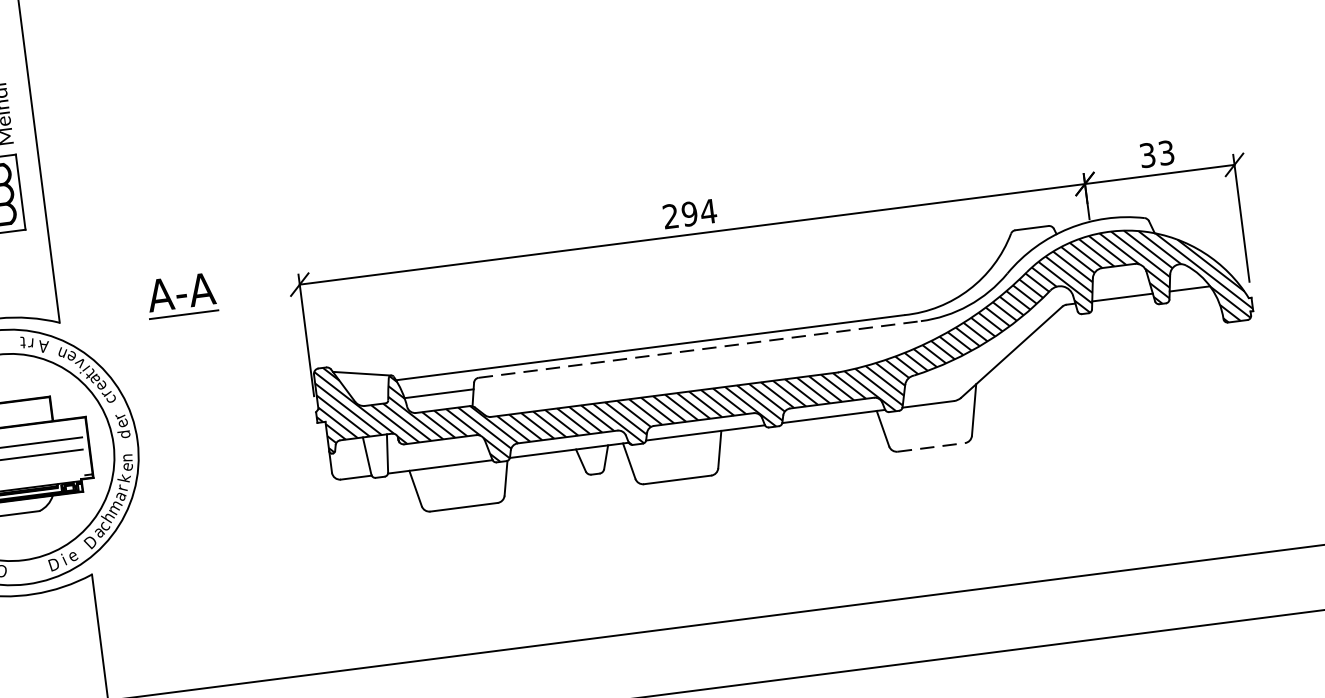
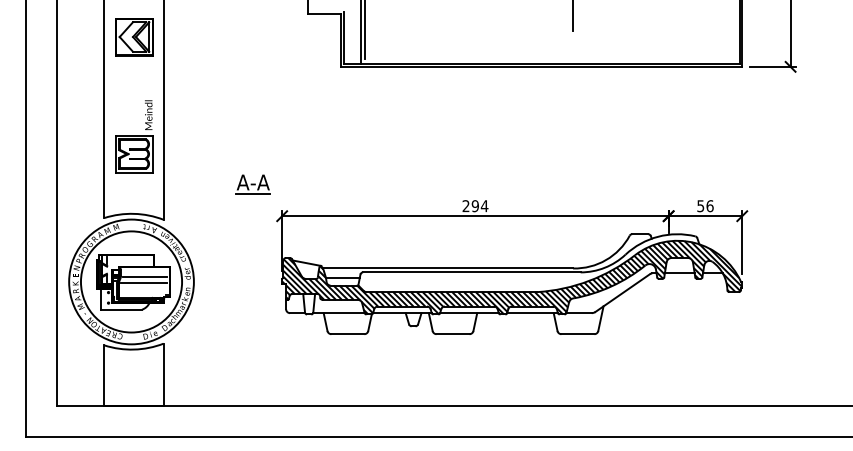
text: (1157, 154) -> (705, 206), 33 -> 56
part: (180, 296) -> (252, 184), moved
line: (699, 349) -> (471, 272), dashed -> solid
line: (930, 448) -> (577, 334), dashed -> solid

